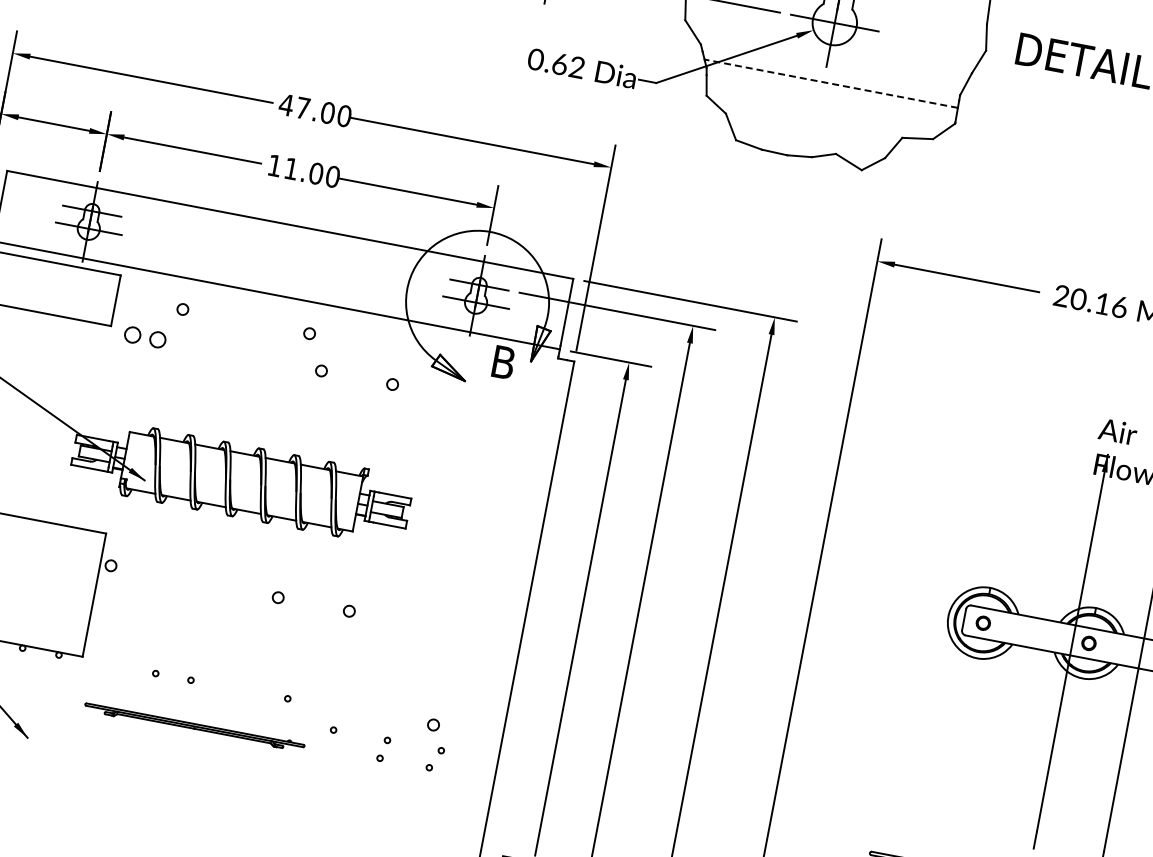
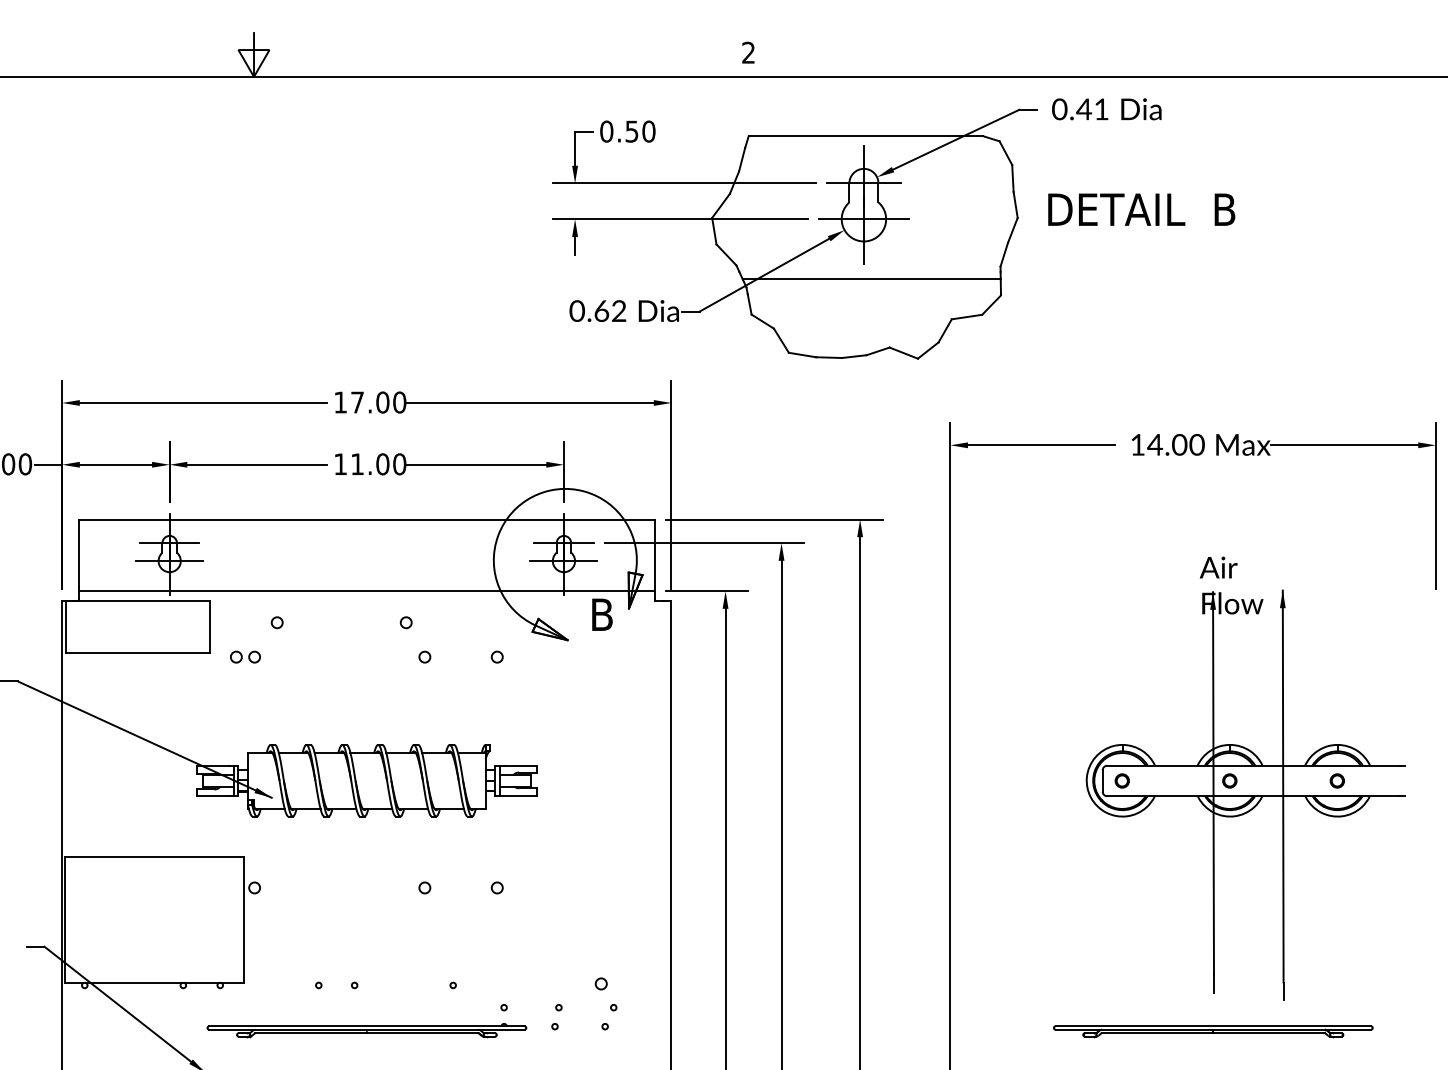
line: (830, 83) -> (871, 279), dashed -> solid
text: (286, 105) -> (340, 402), 47.00 -> 17.00
text: (1090, 301) -> (1167, 444), 20.16 -> 14.00
part: (145, 336) -> (245, 656), size x0.71
part: (194, 726) -> (366, 1030), size x1.43

